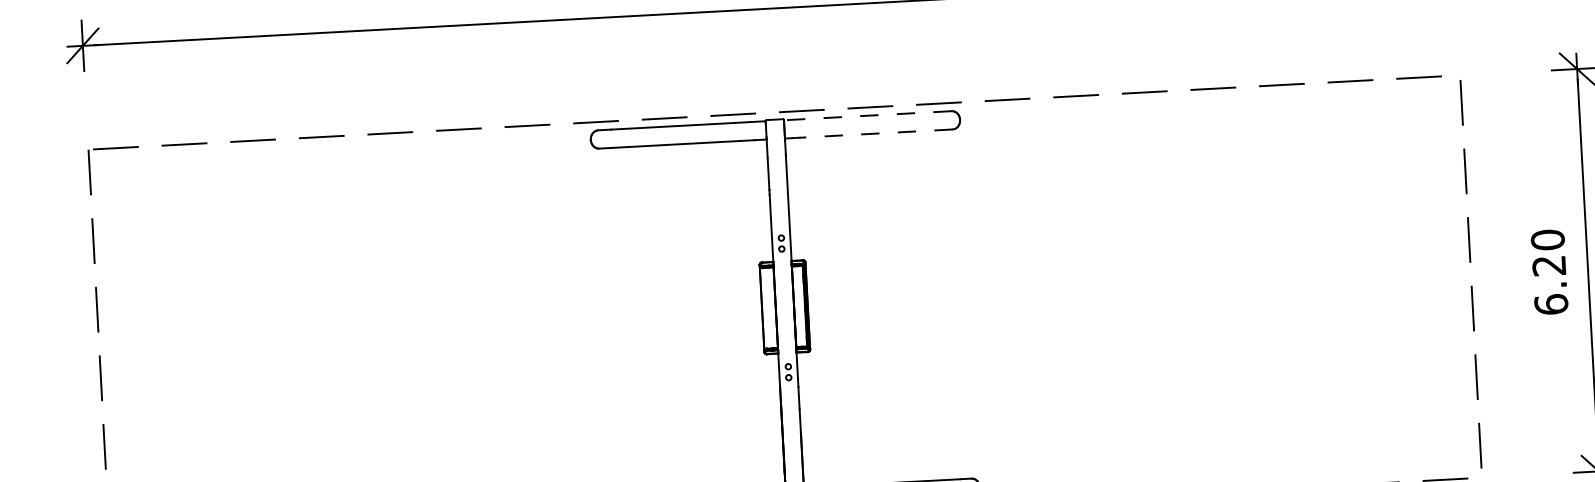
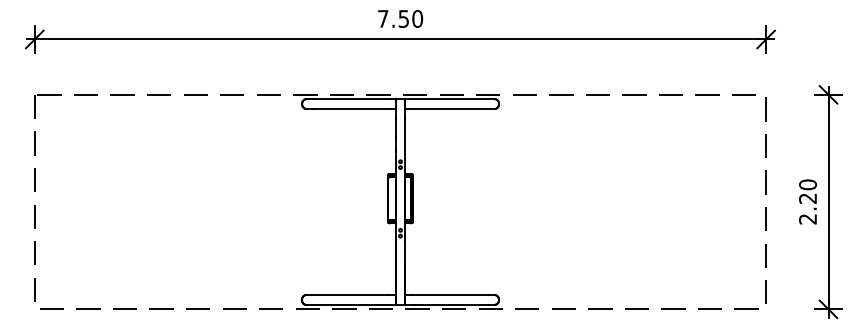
line: (868, 116) -> (450, 99), dashed -> solid
line: (875, 132) -> (453, 108), dashed -> solid
text: (1552, 303) -> (808, 218), 6.20 -> 2.20

